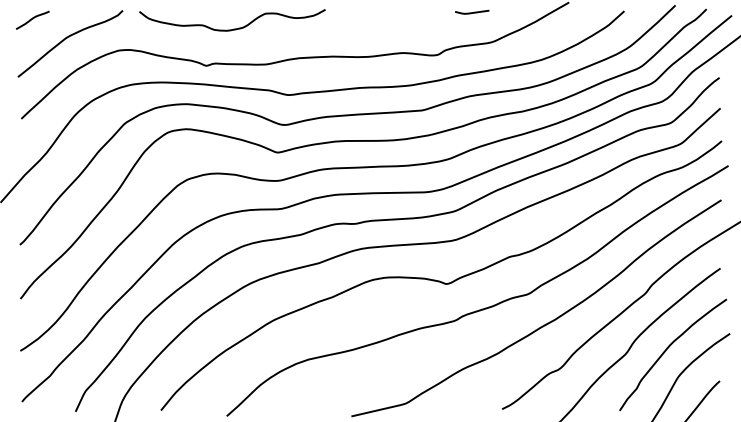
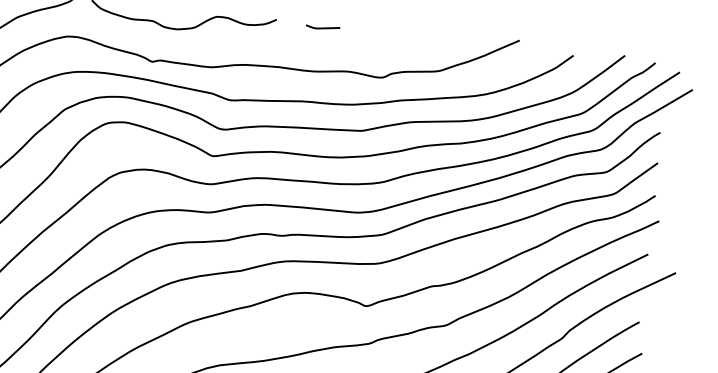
line: (472, 12) -> (323, 27), moved

